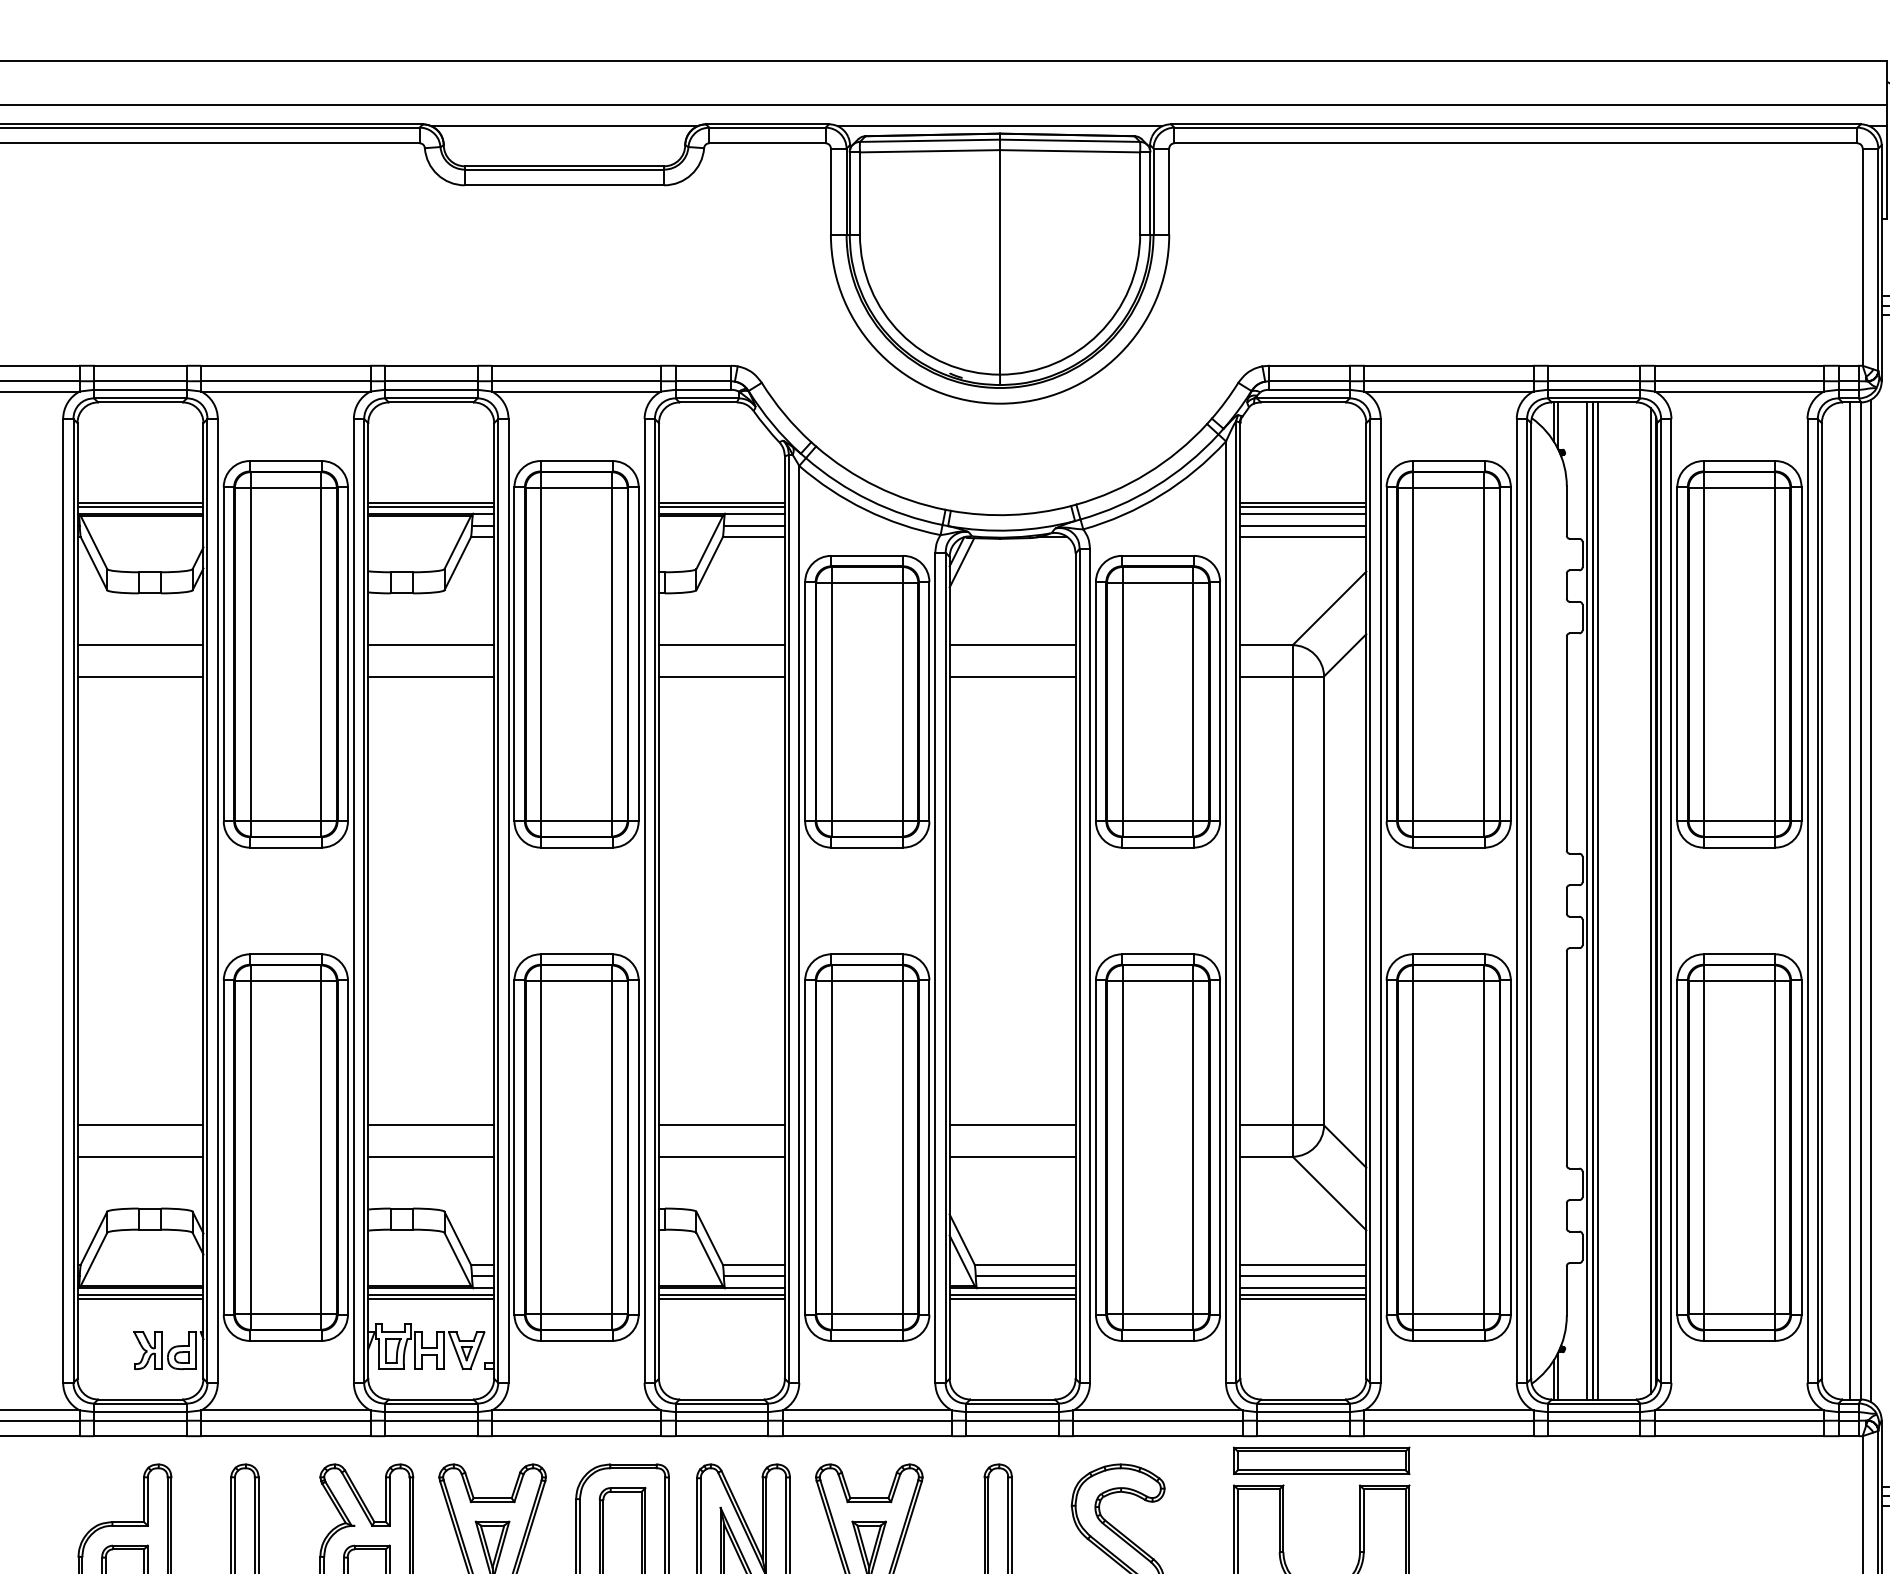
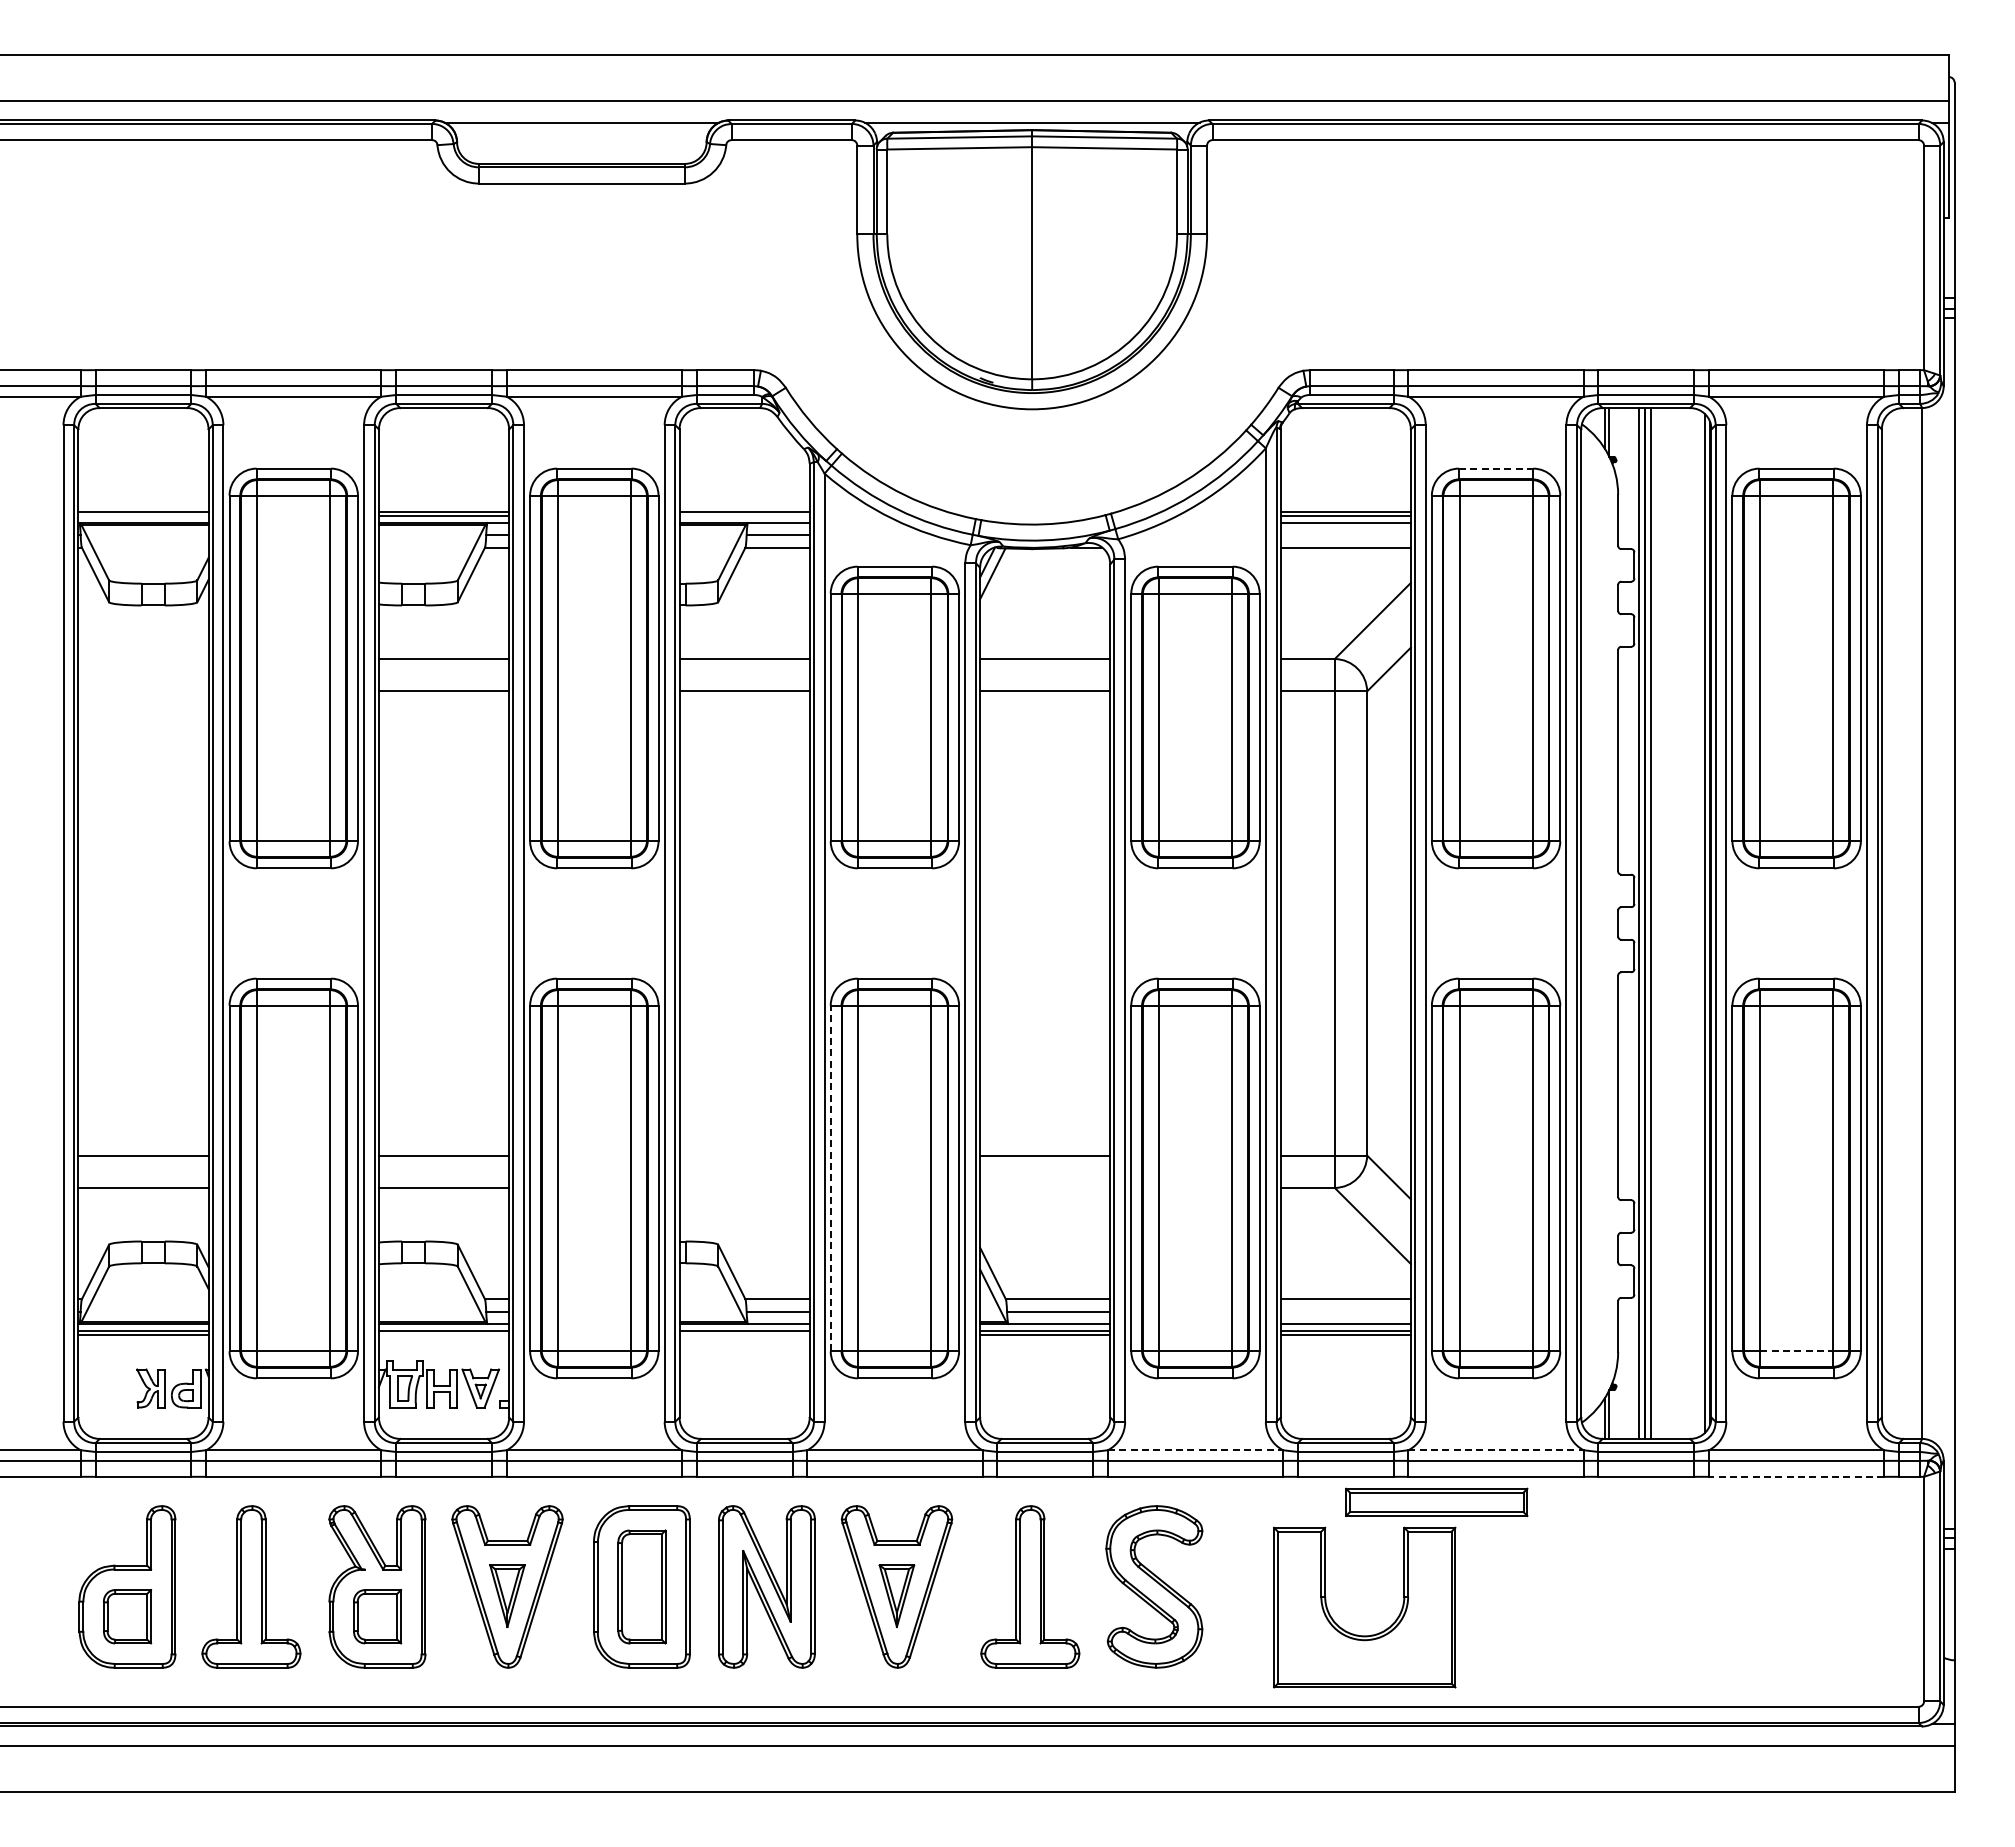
line: (1449, 460) -> (1496, 468), solid -> dashed
line: (140, 506) -> (143, 515), removed
line: (721, 506) -> (744, 515), removed
line: (1303, 525) -> (1345, 535), removed
line: (140, 645) -> (143, 659), removed
line: (140, 676) -> (143, 691), removed
line: (1850, 900) -> (1911, 923), removed
line: (1870, 900) -> (1932, 923), removed
line: (721, 1125) -> (744, 1155), removed
line: (804, 1147) -> (830, 1178), solid -> dashed
line: (721, 1156) -> (744, 1187), removed
line: (1012, 1156) -> (1045, 1187), removed
line: (1303, 1276) -> (1345, 1311), removed
line: (430, 1298) -> (443, 1334), removed
line: (721, 1298) -> (744, 1334), removed
line: (1740, 1313) -> (1797, 1350), solid -> dashed
line: (1158, 1410) -> (1195, 1450), solid -> dashed
line: (1449, 1410) -> (1496, 1450), solid -> dashed
line: (1739, 1435) -> (1796, 1476), solid -> dashed
part: (1321, 1460) -> (1436, 1501), moved

